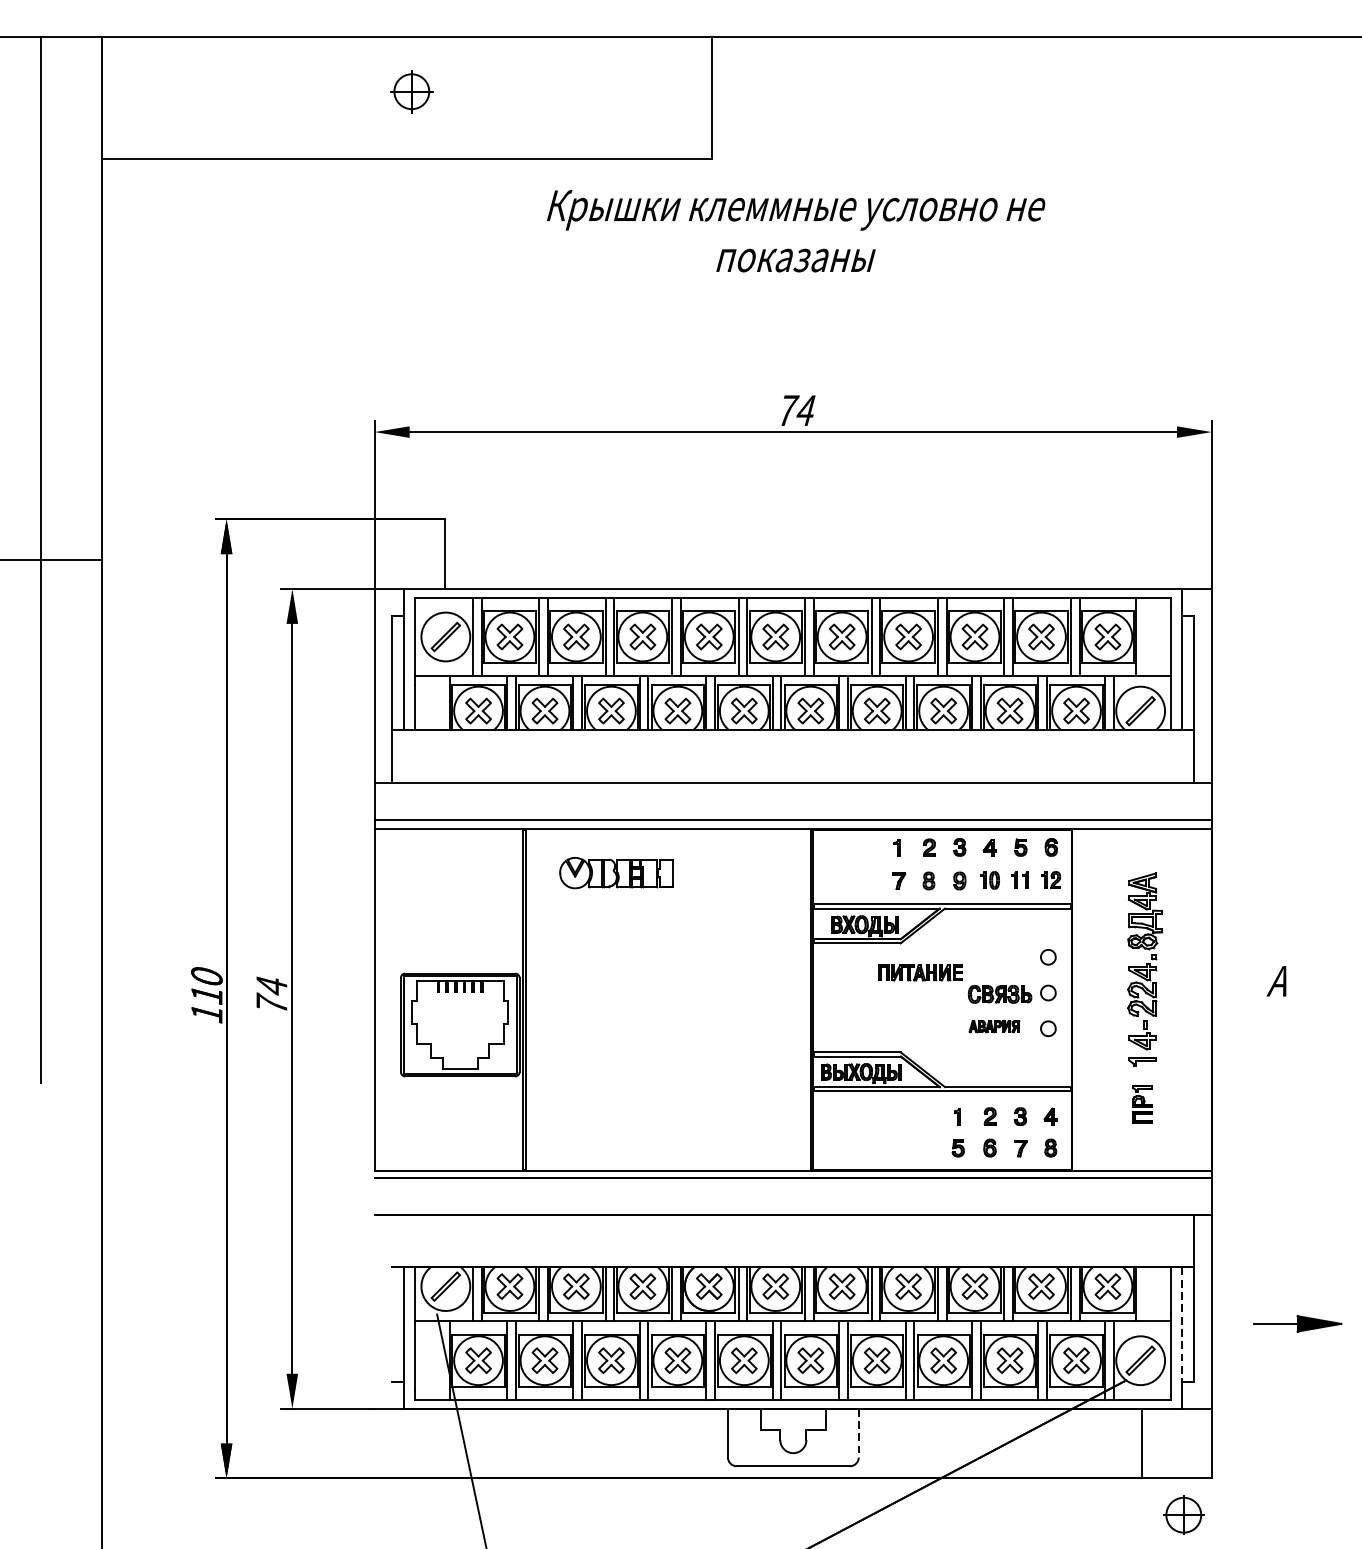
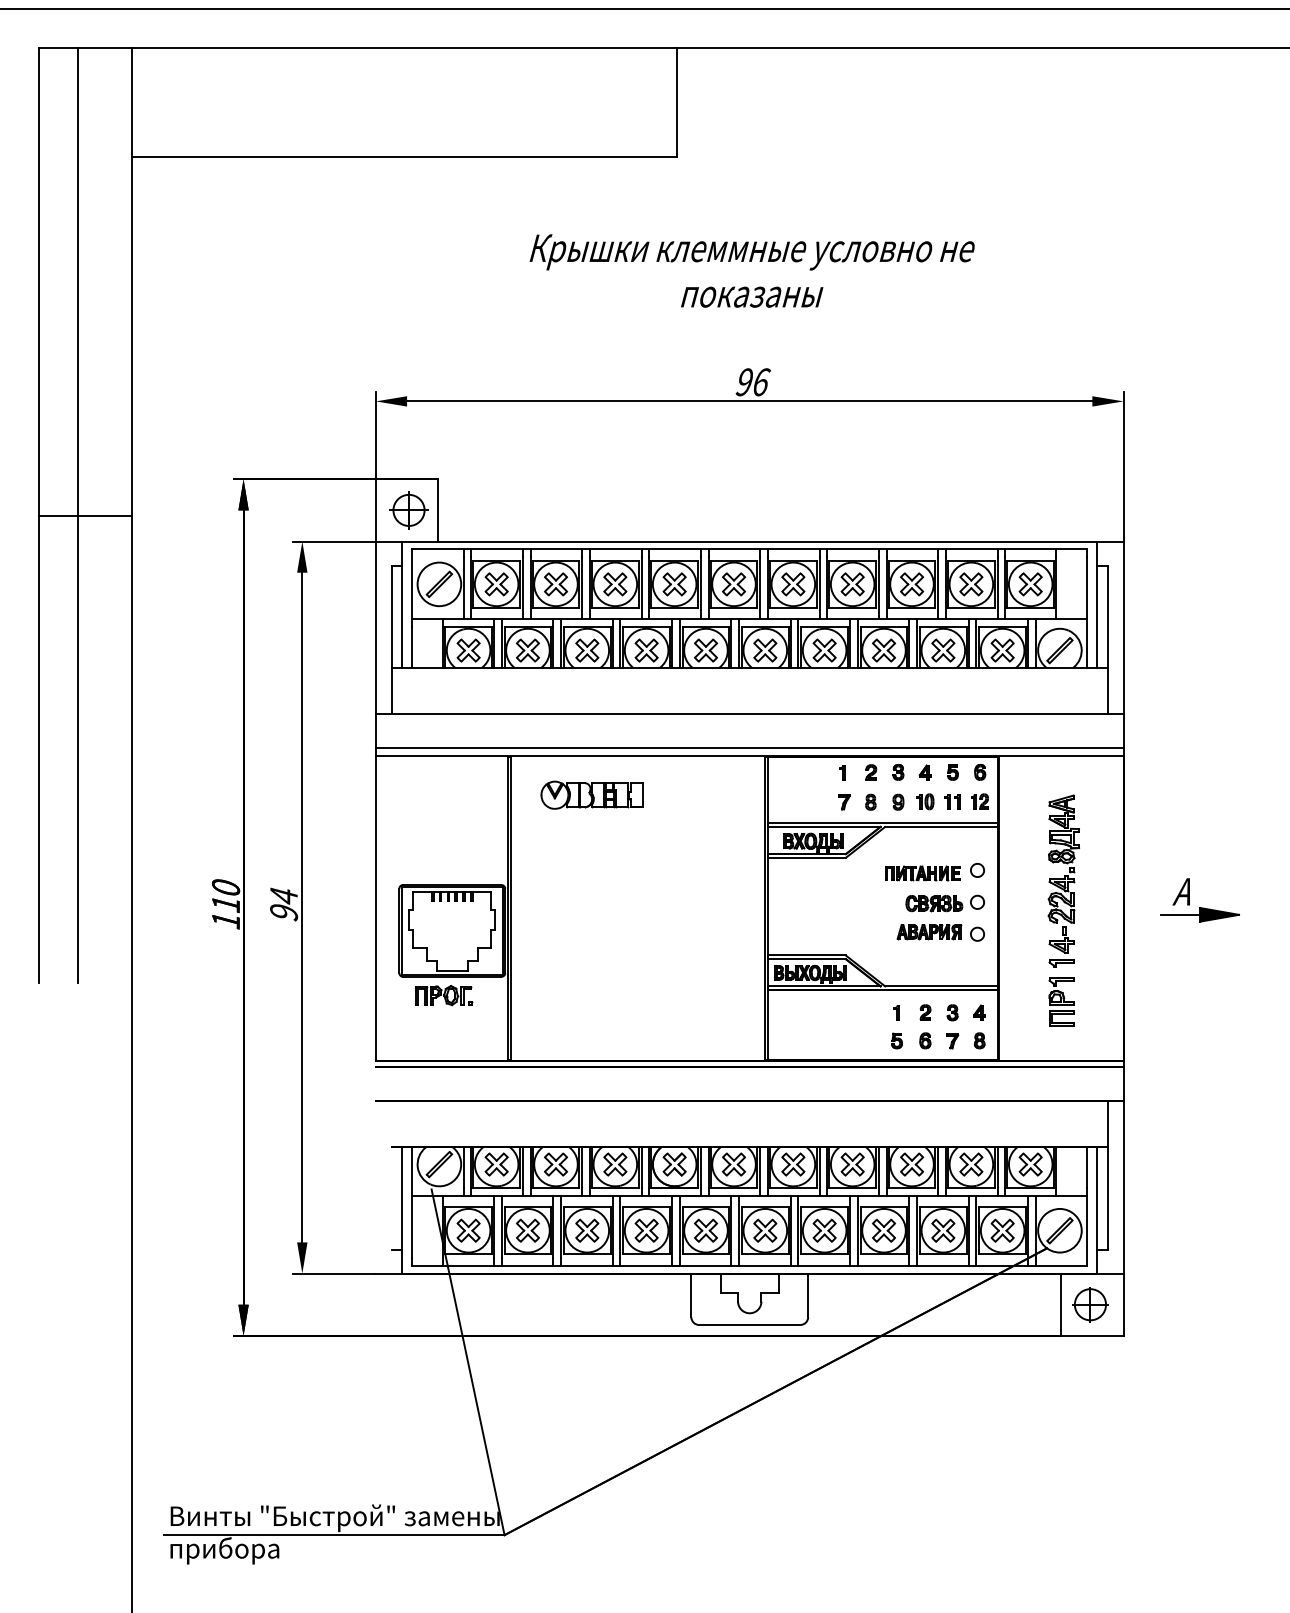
part: (411, 91) -> (408, 510), moved
text: (795, 230) -> (751, 270), moved
text: (796, 410) -> (752, 382), 74 -> 96
part: (920, 973) -> (922, 873), moved
text: (272, 1003) -> (284, 911), 74 -> 94
part: (994, 1026) -> (929, 932), size x1.43
part: (451, 1097) -> (444, 995), added
part: (1142, 1104) -> (1061, 1001), size x1.43
part: (1296, 1323) -> (1199, 914), moved
line: (1182, 1324) -> (1097, 1198), dashed -> solid
line: (859, 1433) -> (808, 1295), dashed -> solid
part: (1183, 1514) -> (1090, 1304), moved

